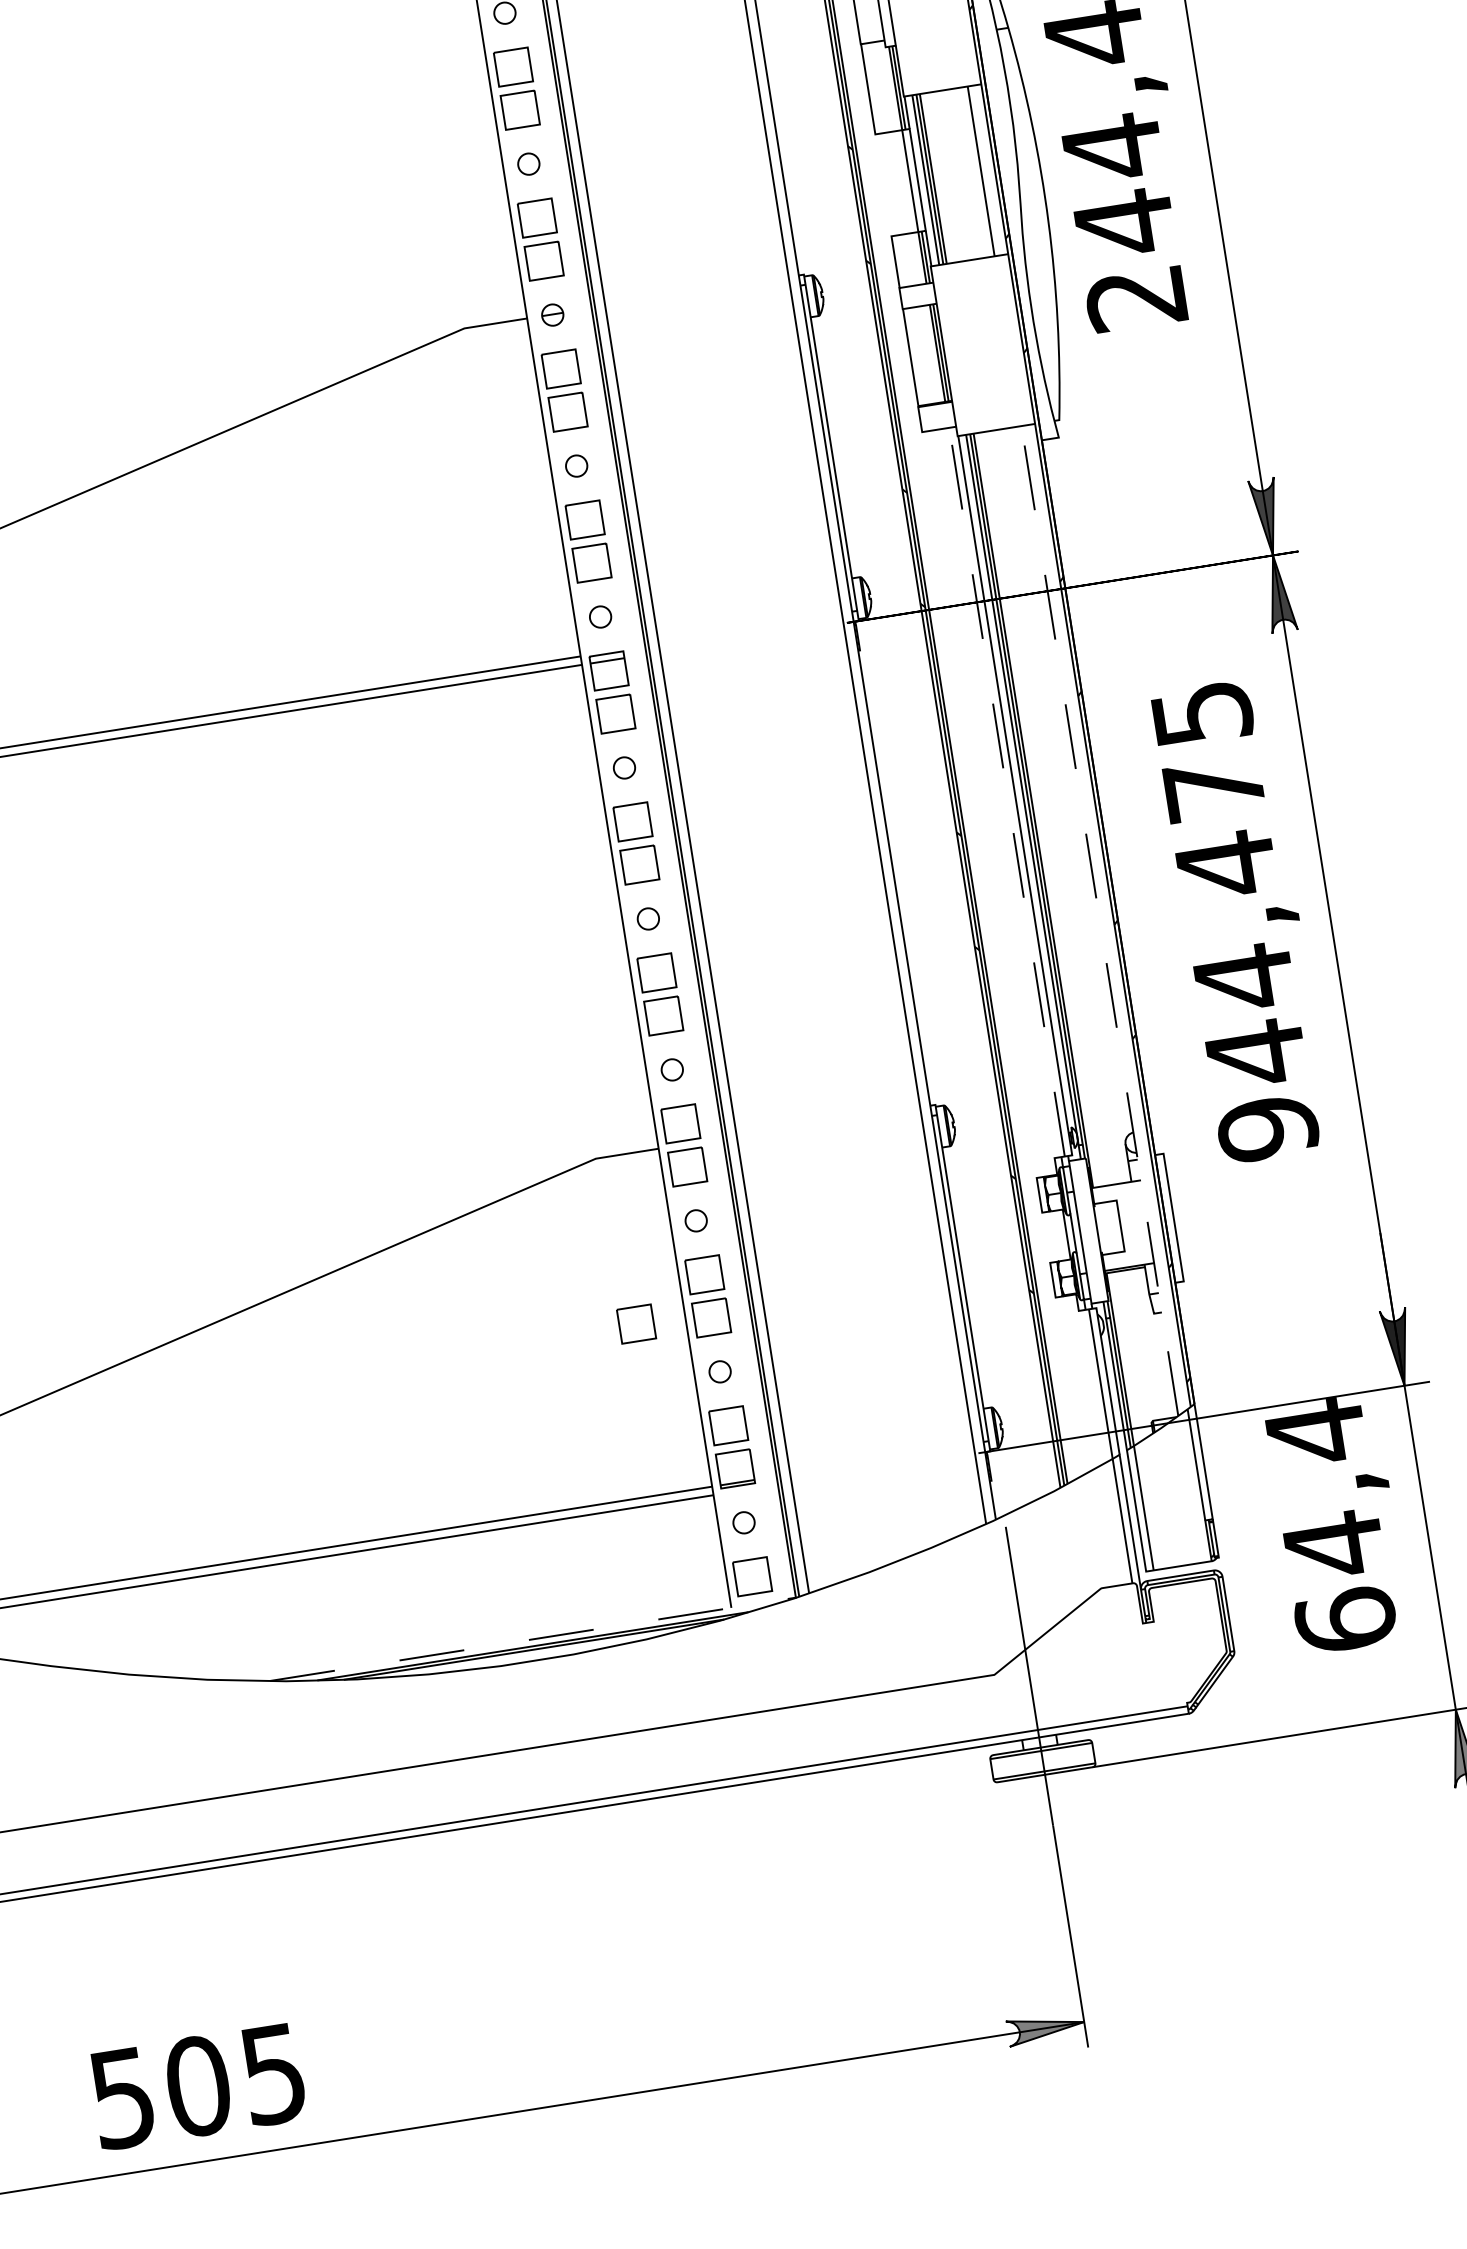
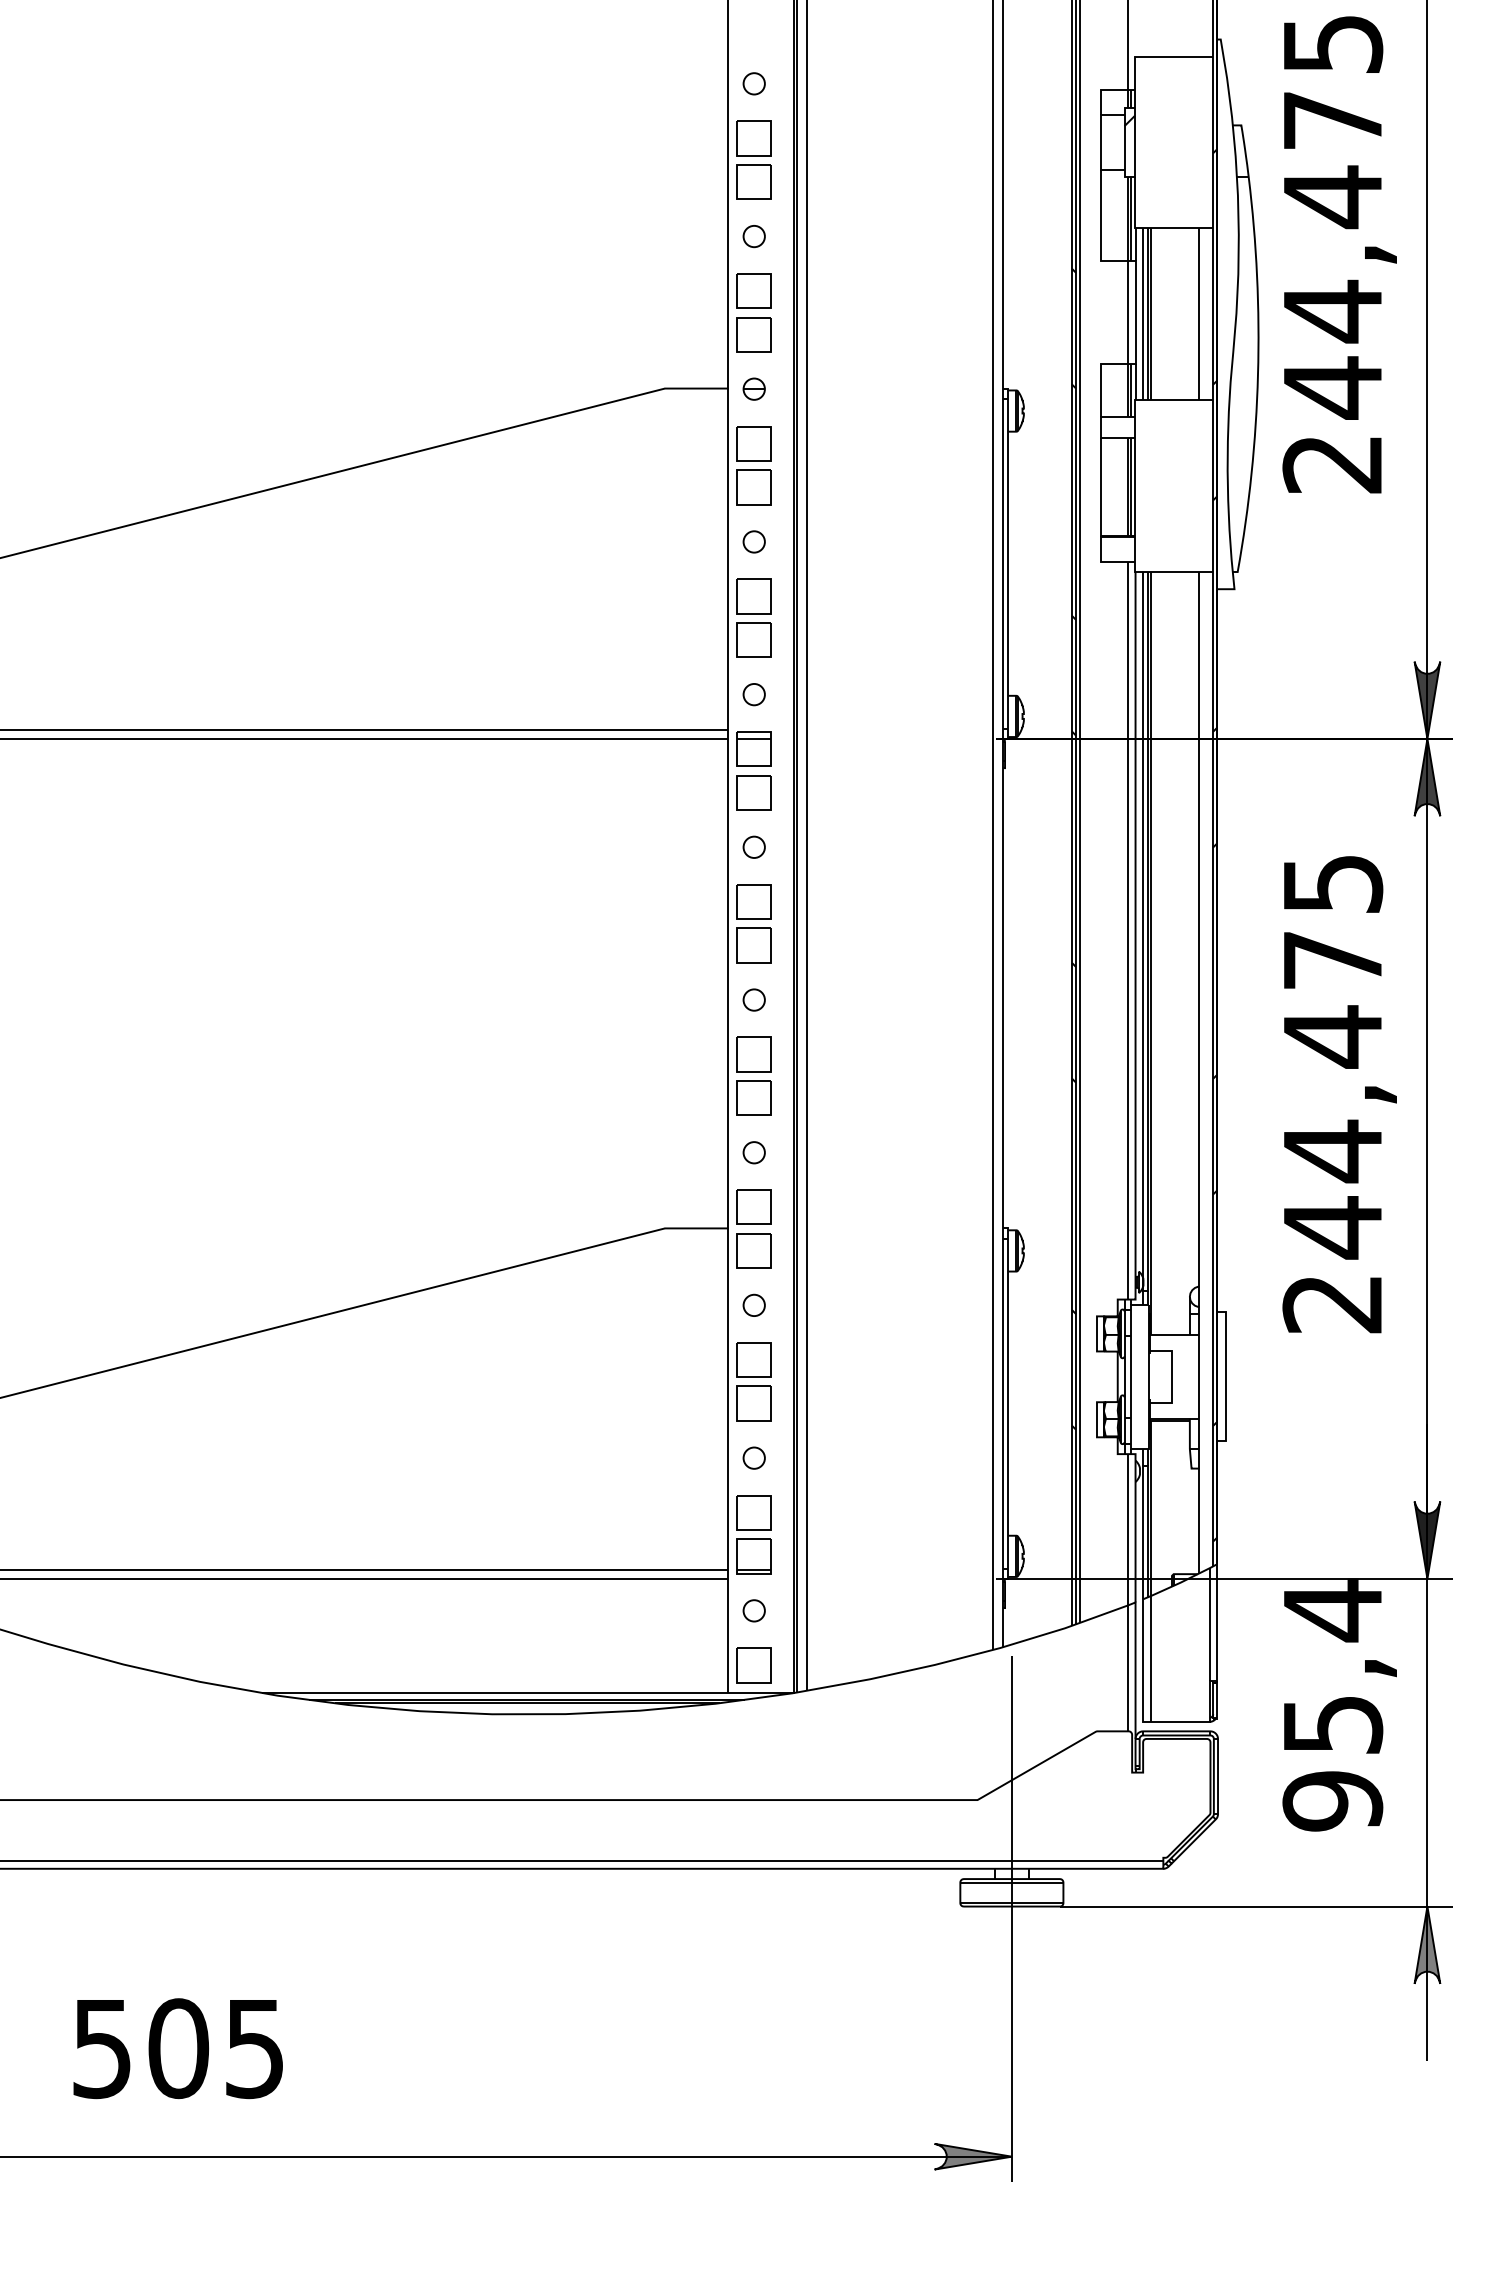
line: (1007, 792) -> (1128, 931), dashed -> solid
line: (1099, 920) -> (1199, 1072), dashed -> solid
text: (1267, 1129) -> (1332, 1304), 944,475 -> 244,475
part: (635, 1323) -> (678, 1397), removed
text: (1339, 1582) -> (1332, 1762), 64,4 -> 95,4
line: (533, 1638) -> (528, 1692), dashed -> solid
text: (197, 2086) -> (177, 2048), moved

